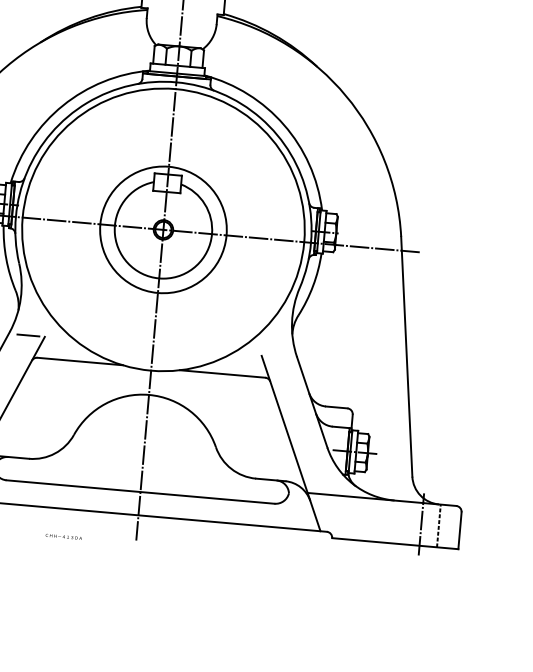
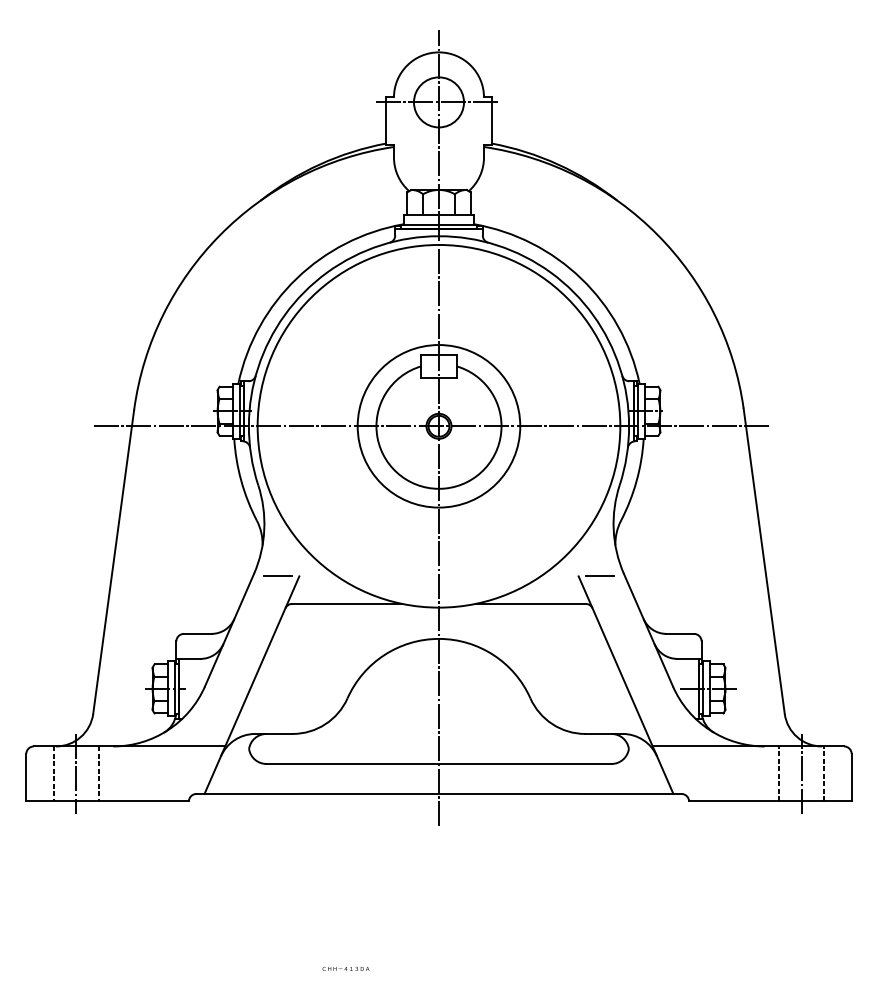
line: (277, 357) -> (599, 576), added
line: (404, 522) -> (779, 773), added
text: (63, 536) -> (345, 968), moved

